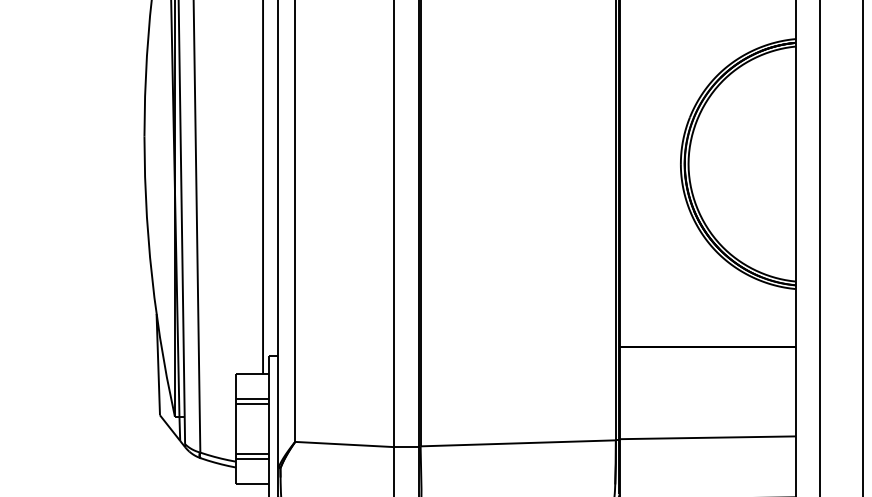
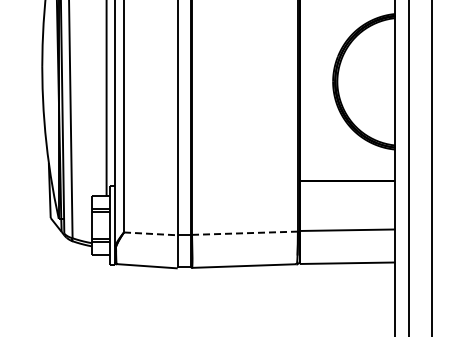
line: (344, 443) -> (150, 233), solid -> dashed
line: (517, 443) -> (244, 233), solid -> dashed

